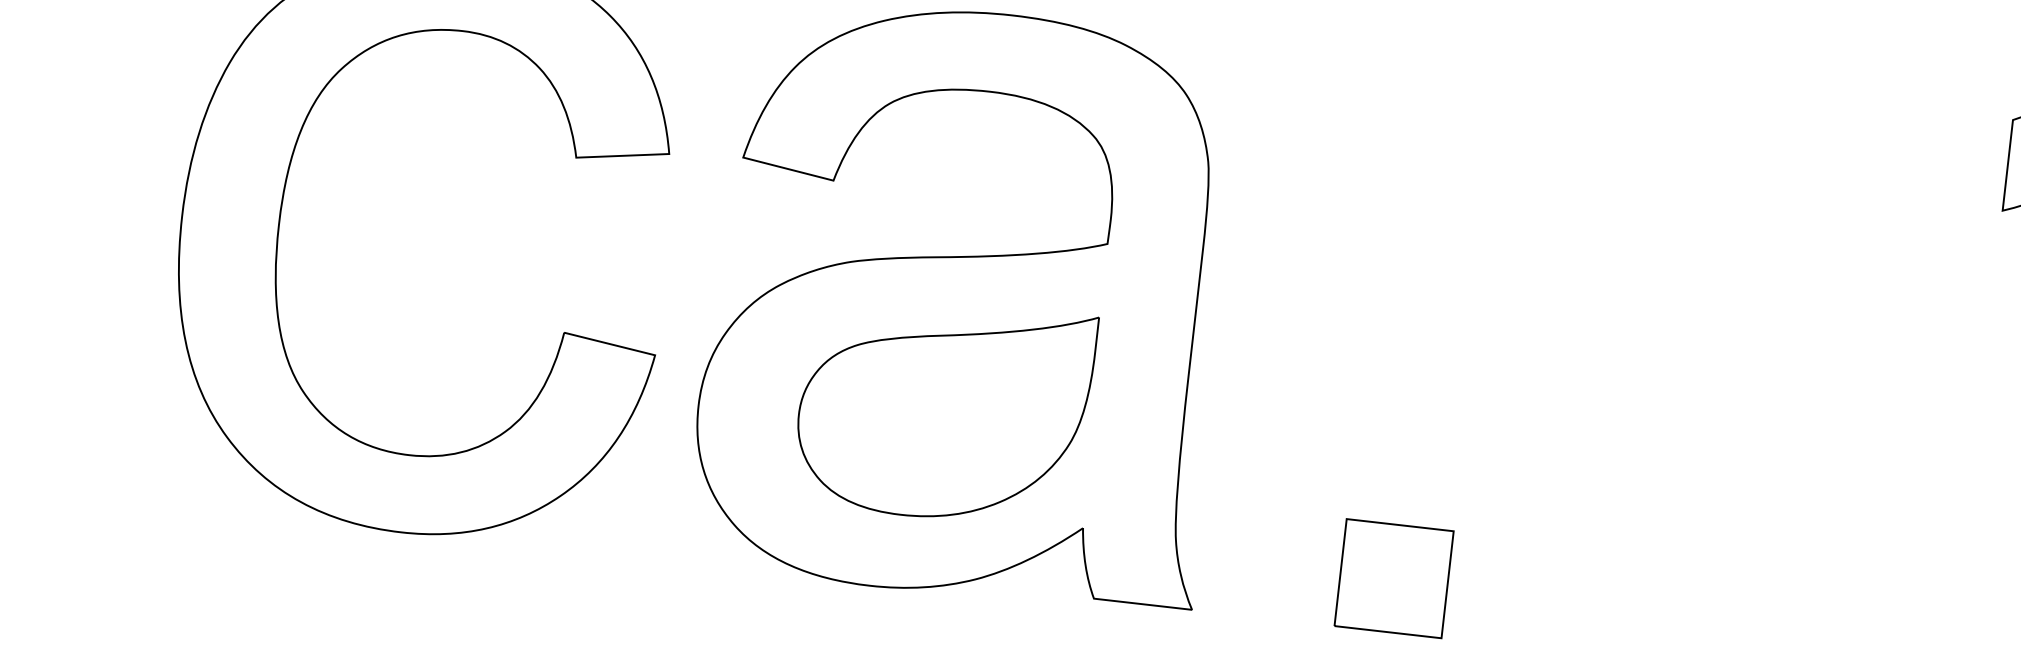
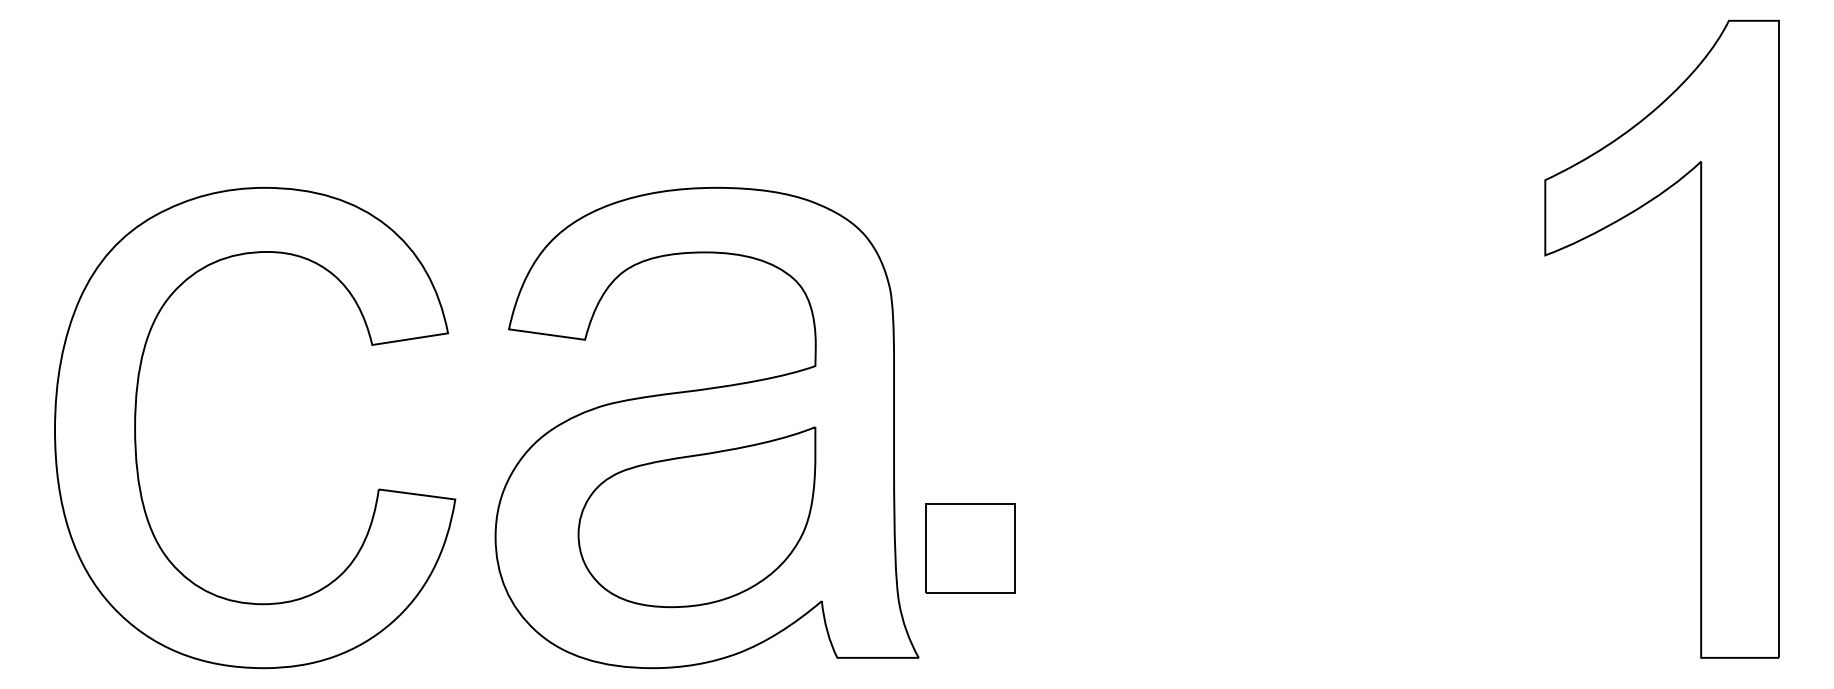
part: (1394, 578) -> (970, 548), moved

